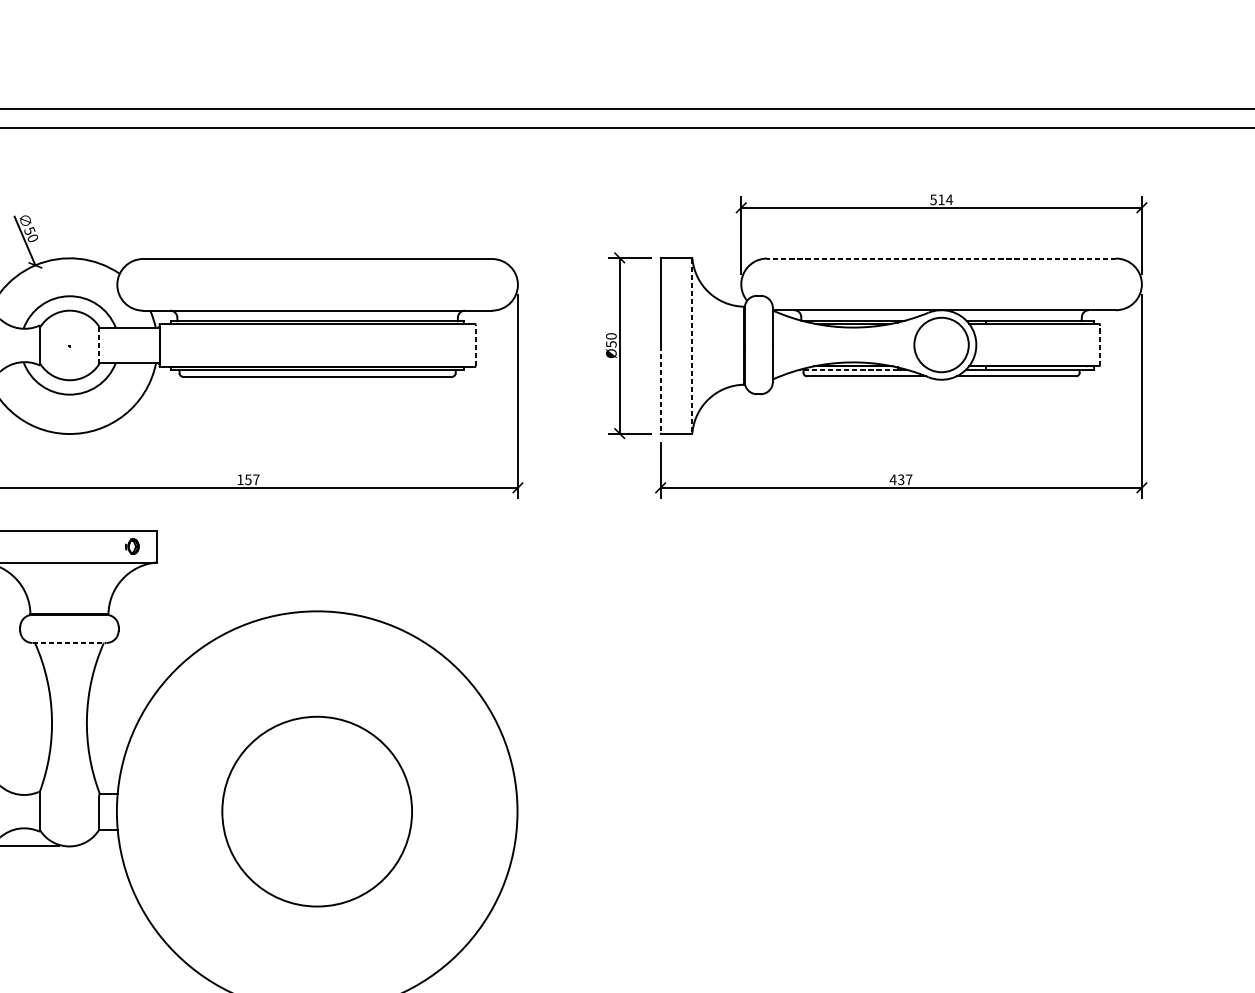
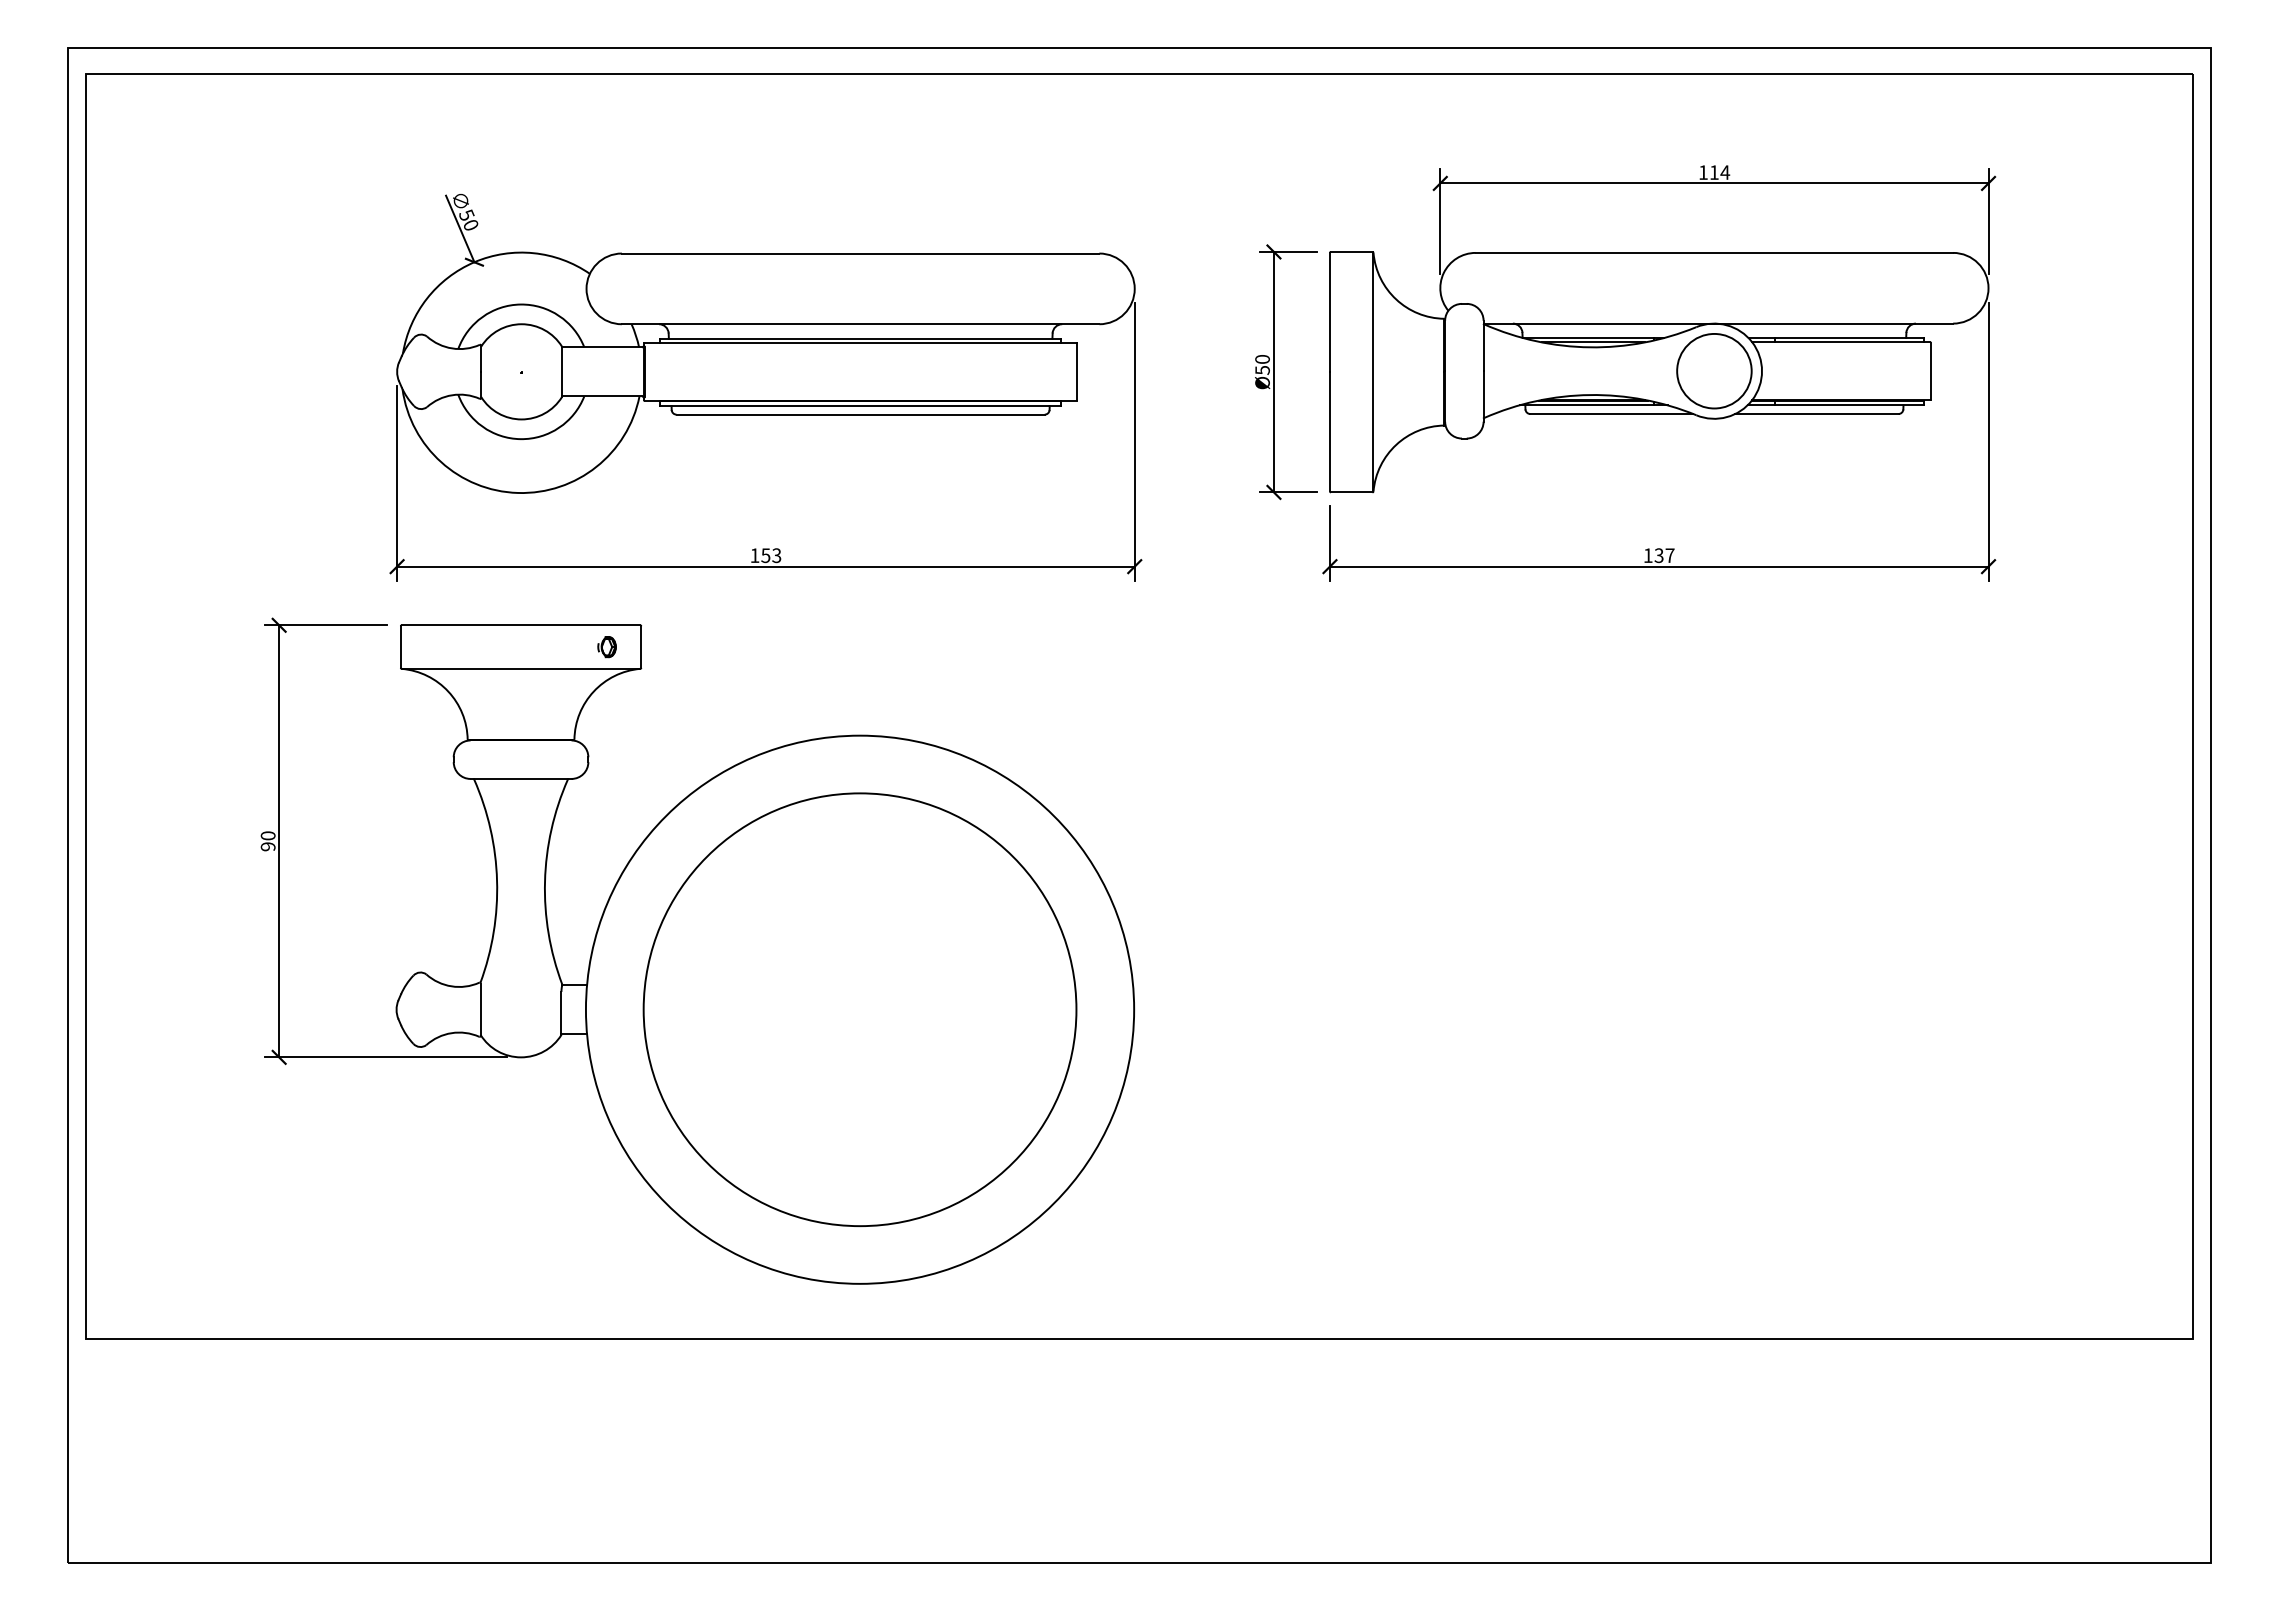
text: (932, 199) -> (1702, 172), 514 -> 114
line: (941, 258) -> (1714, 252), dashed -> solid
line: (1099, 344) -> (1930, 370), dashed -> solid
line: (99, 345) -> (562, 371), dashed -> solid
line: (476, 345) -> (1077, 371), dashed -> solid
line: (692, 345) -> (1373, 372), dashed -> solid
line: (848, 370) -> (1586, 405), dashed -> solid
line: (660, 389) -> (1329, 431), dashed -> solid
text: (256, 479) -> (776, 555), 157 -> 153
text: (893, 479) -> (1648, 555), 437 -> 137
line: (69, 642) -> (521, 778), dashed -> solid
circle: (316, 811) -> (859, 1009), size x1.67

